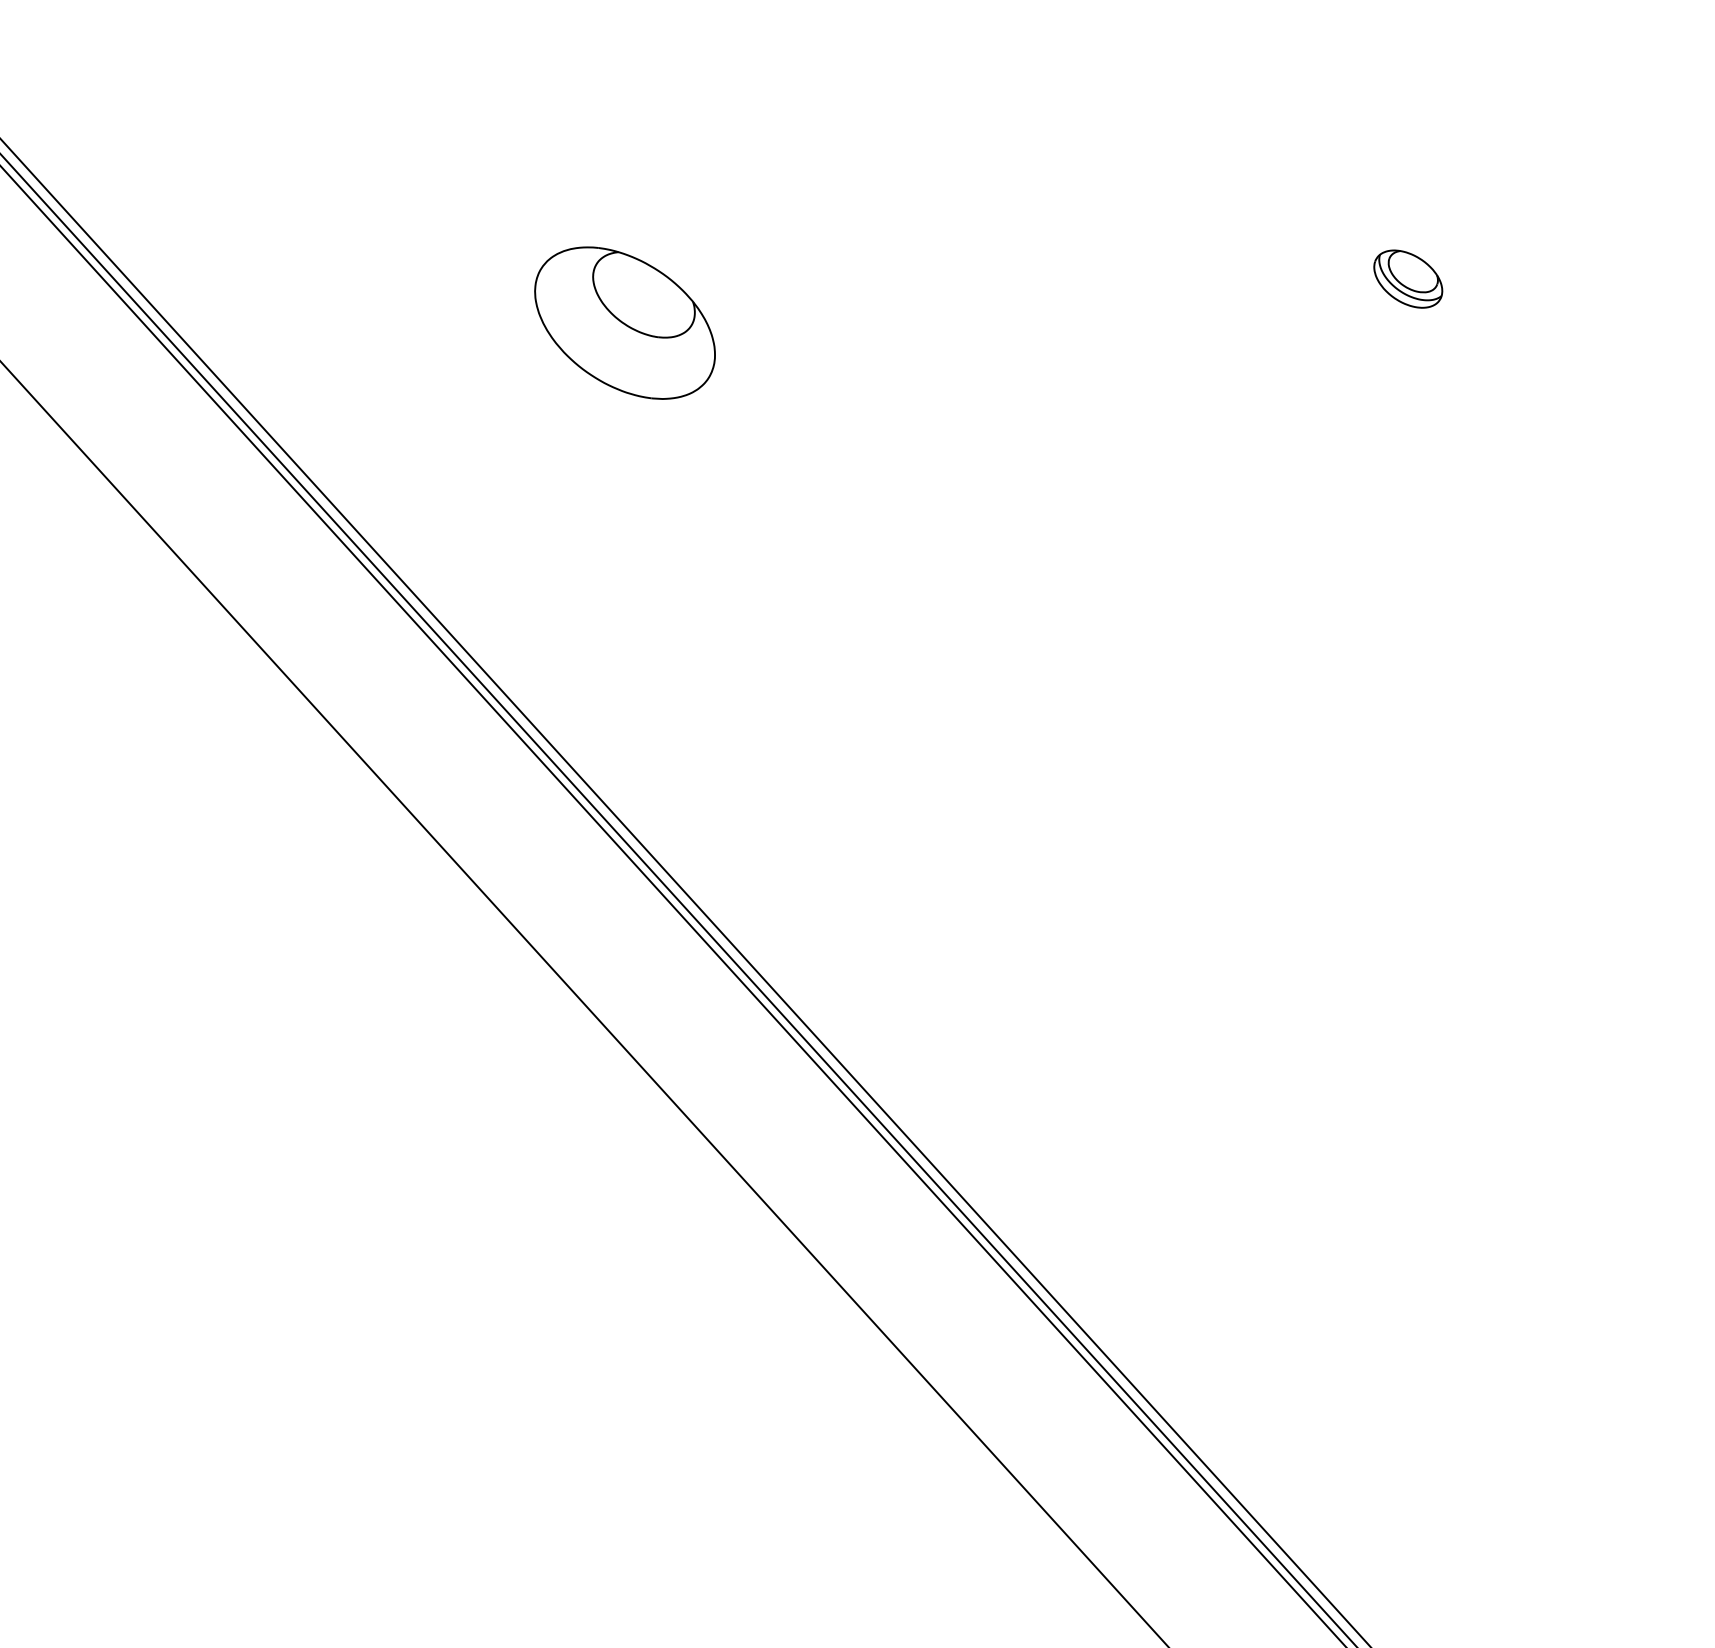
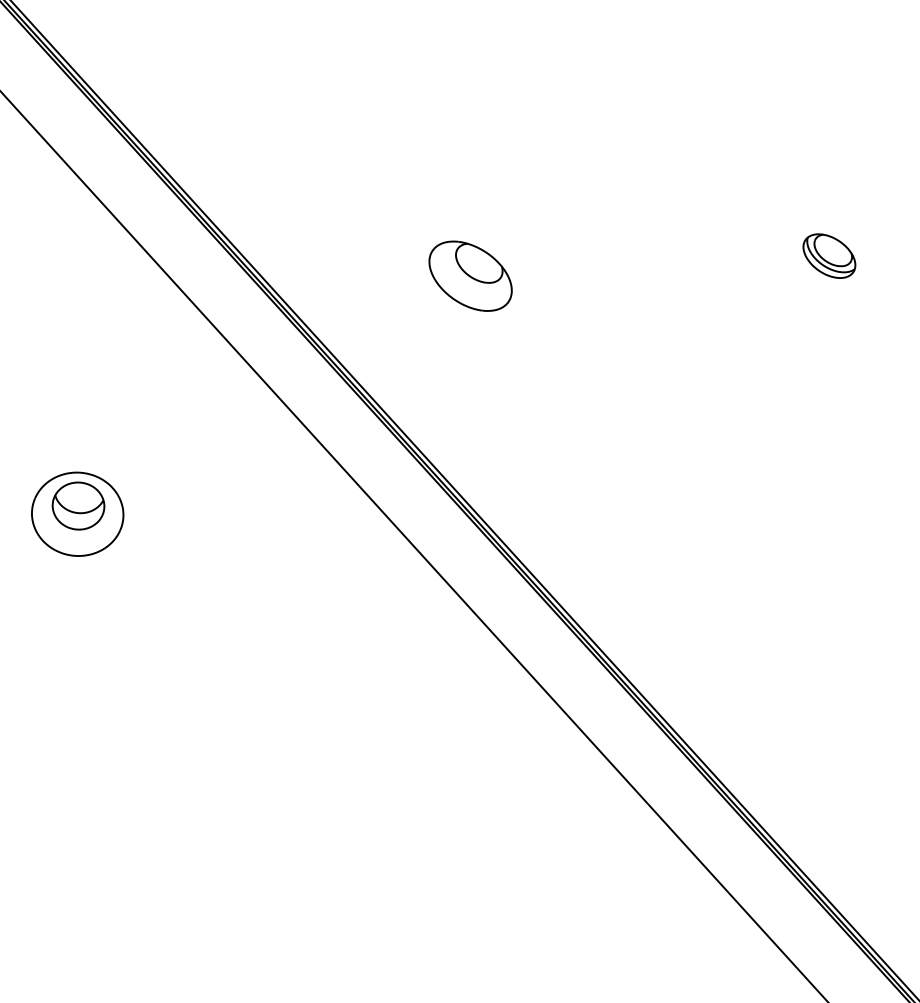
part: (1408, 277) -> (829, 255), size x1.67

